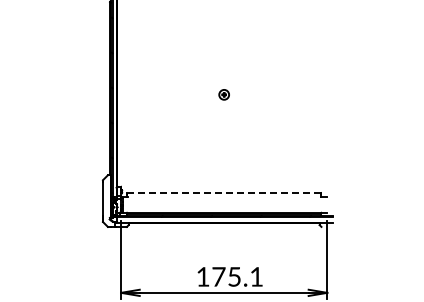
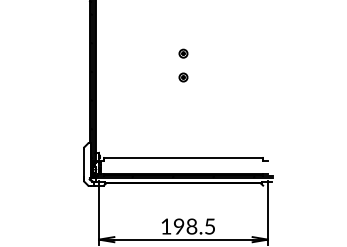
part: (223, 65) -> (182, 53), added
line: (224, 192) -> (183, 157), dashed -> solid
text: (237, 276) -> (194, 226), 175.1 -> 198.5

